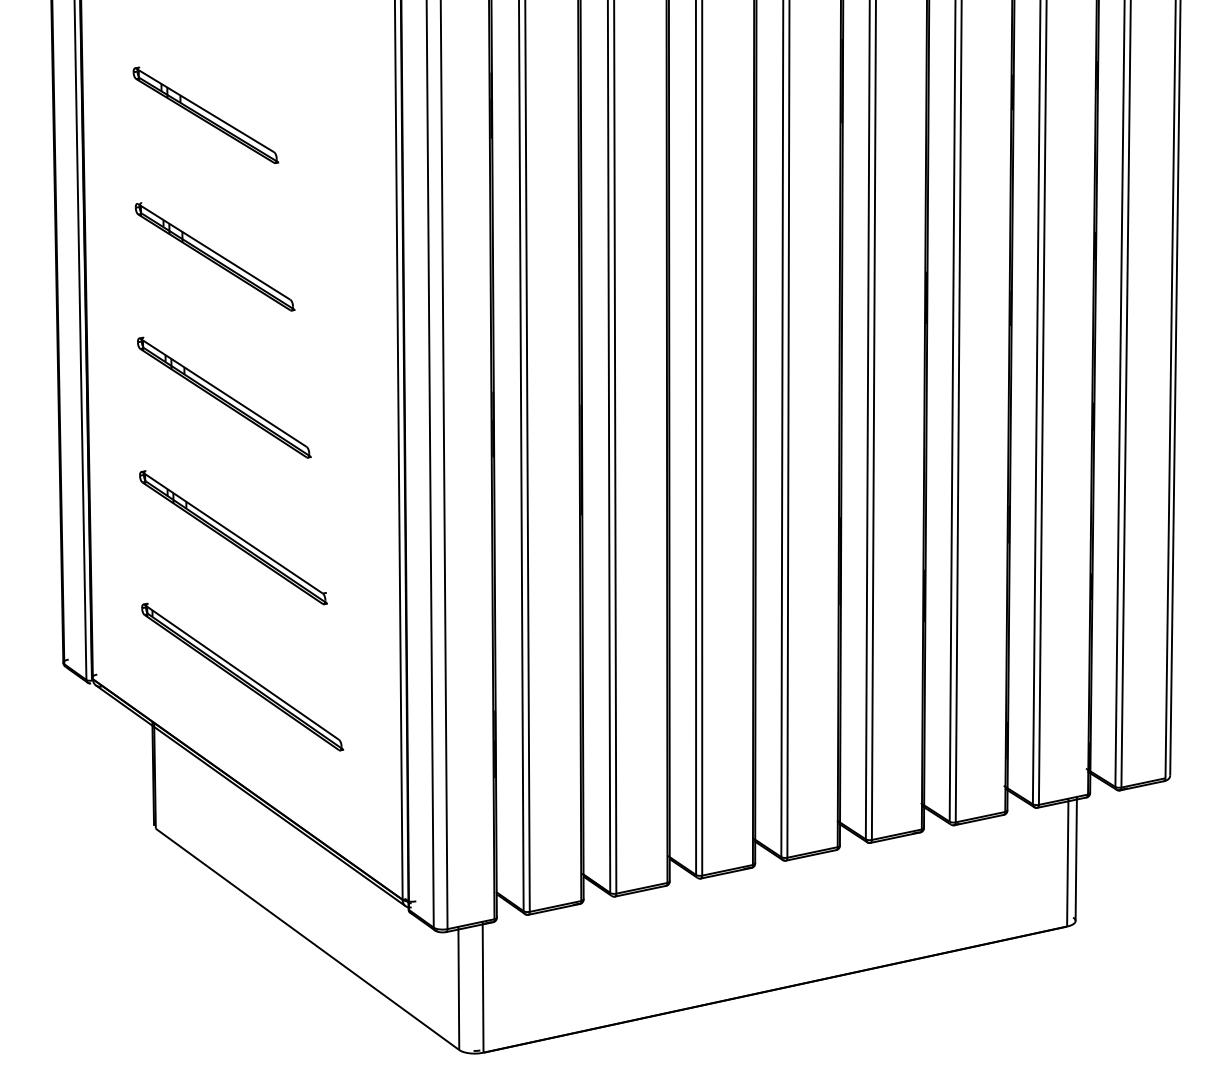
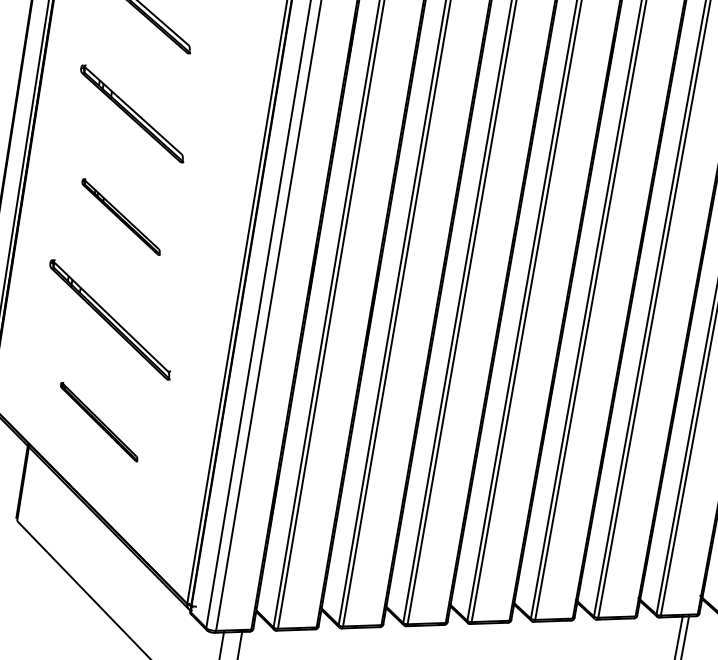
part: (224, 397) -> (121, 216), size x0.7
part: (242, 676) -> (99, 421), size x0.6

